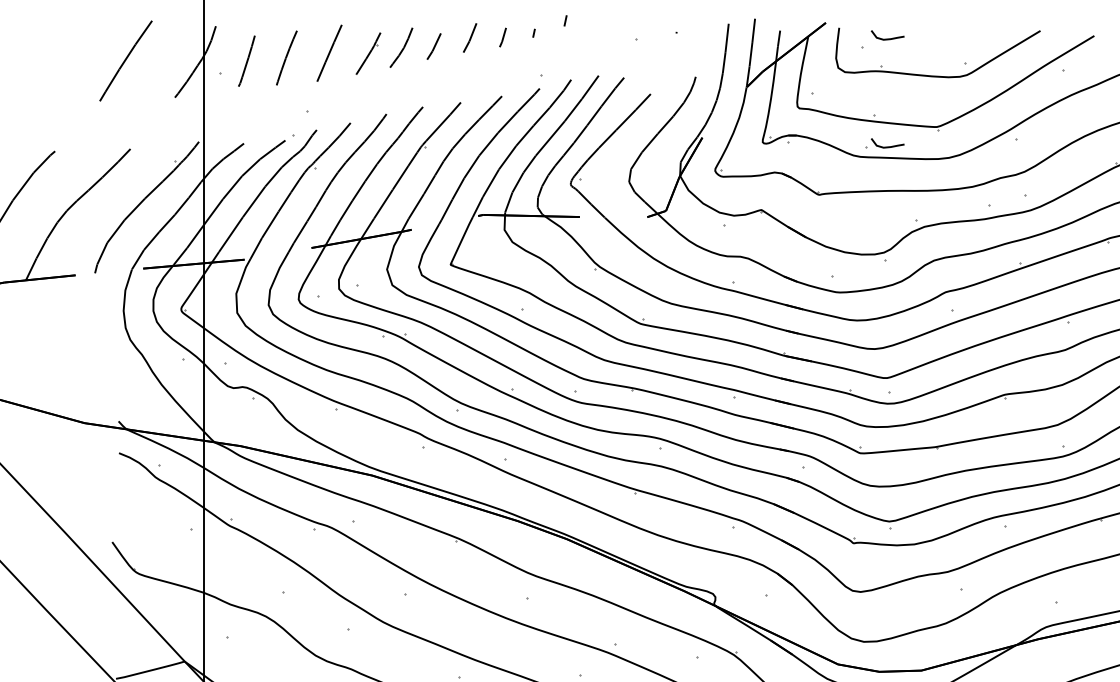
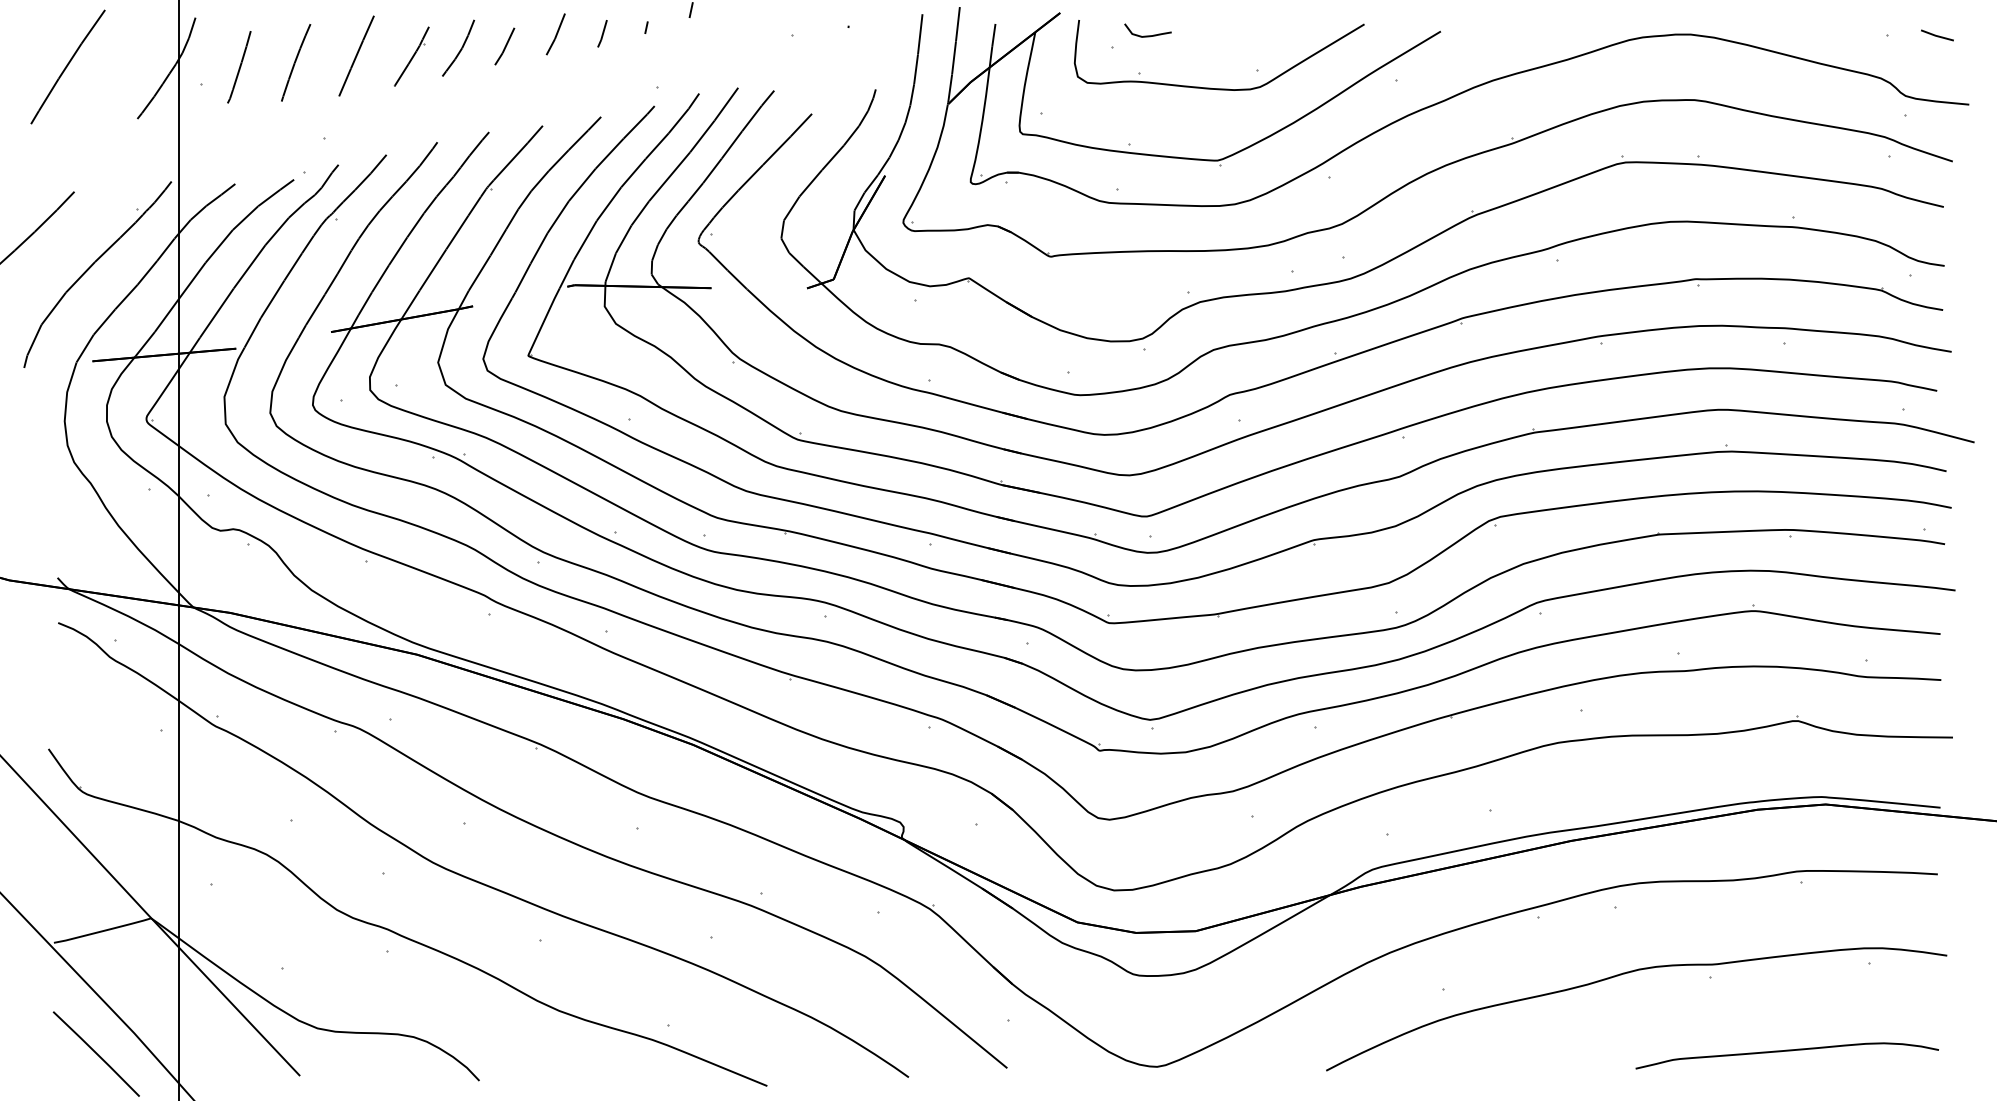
curve: (887, 146) -> (1147, 188), removed

